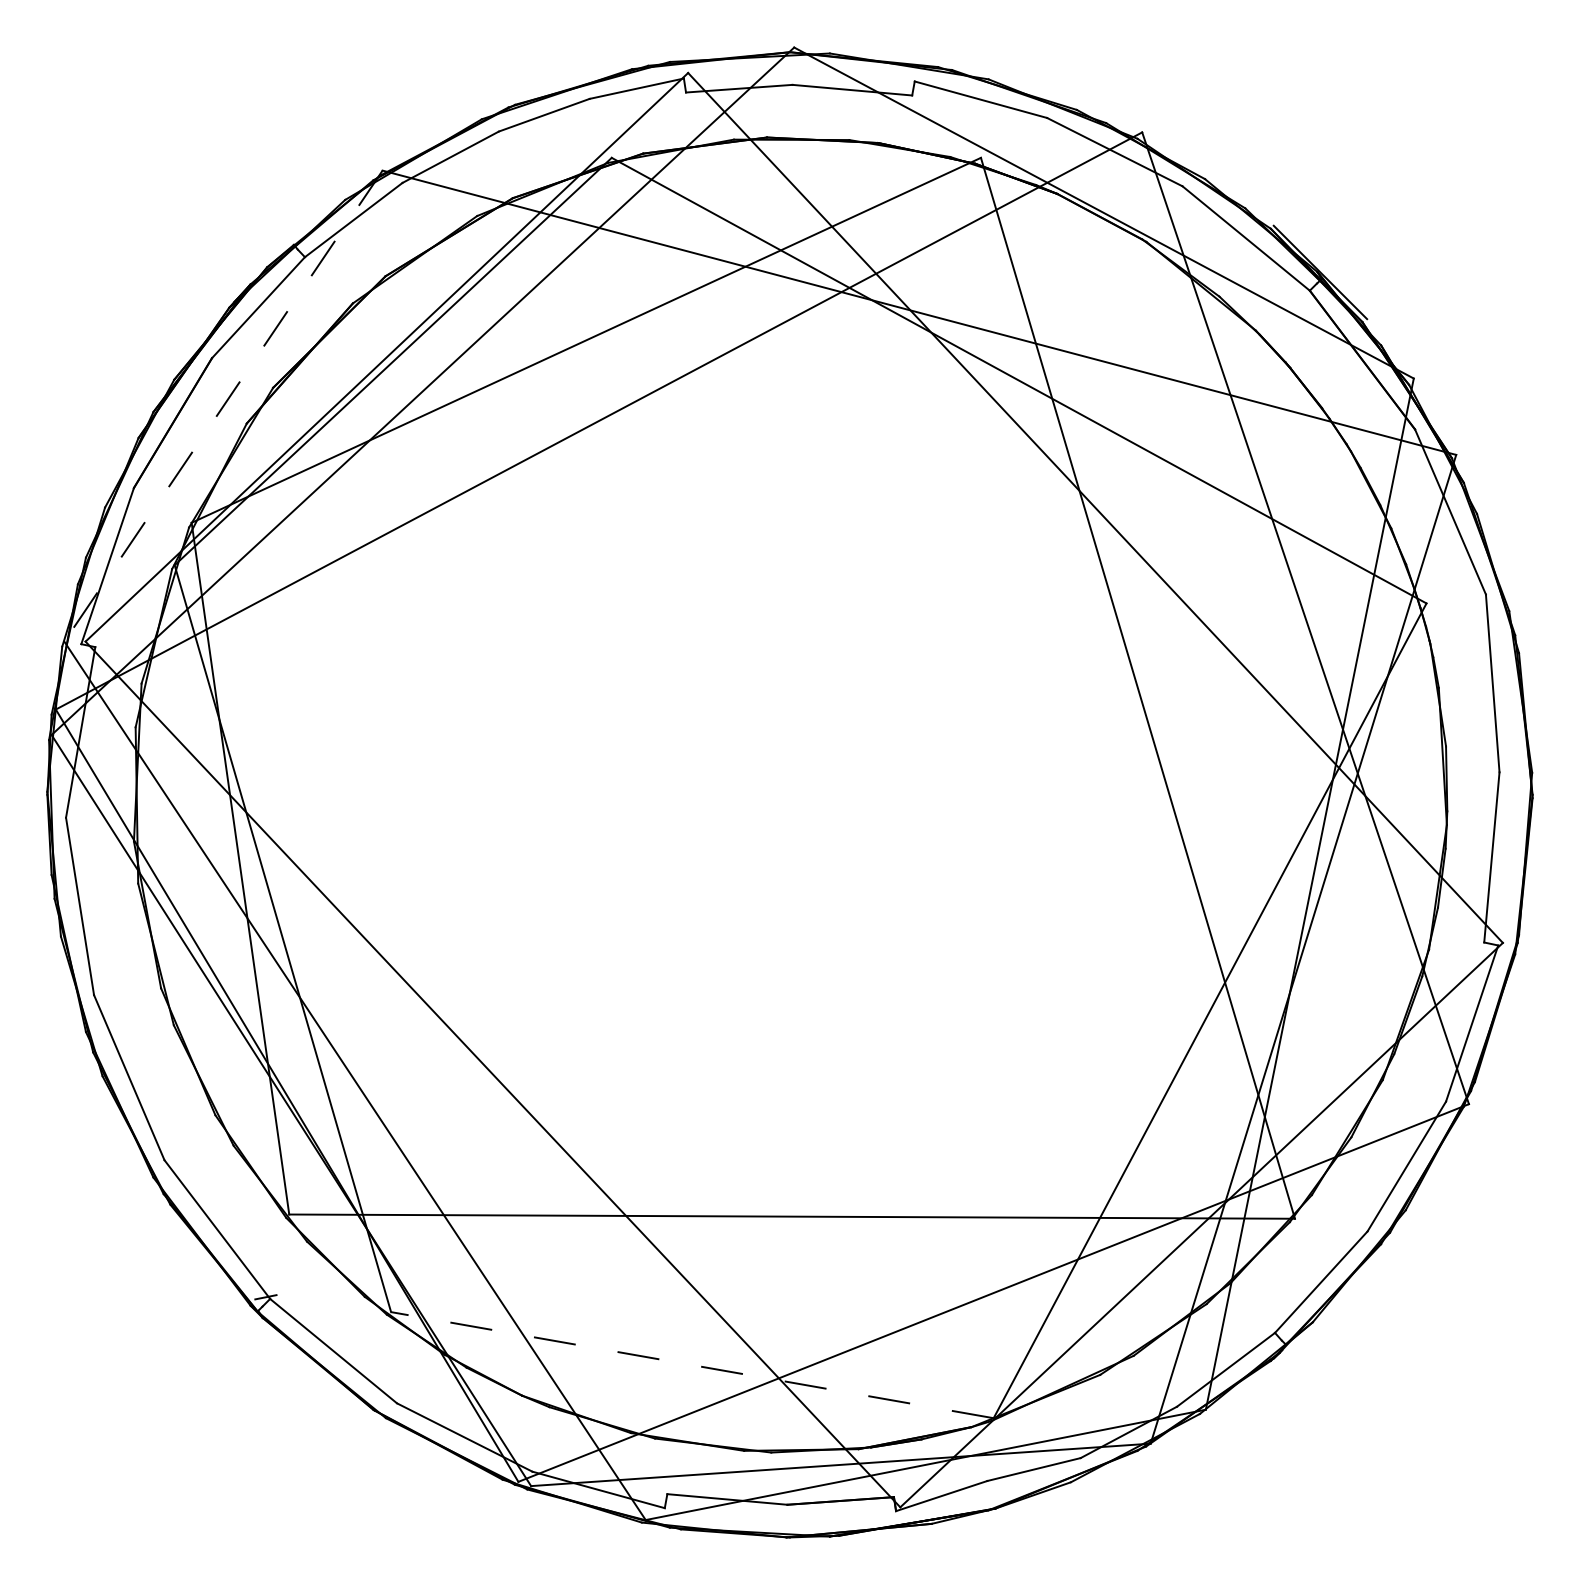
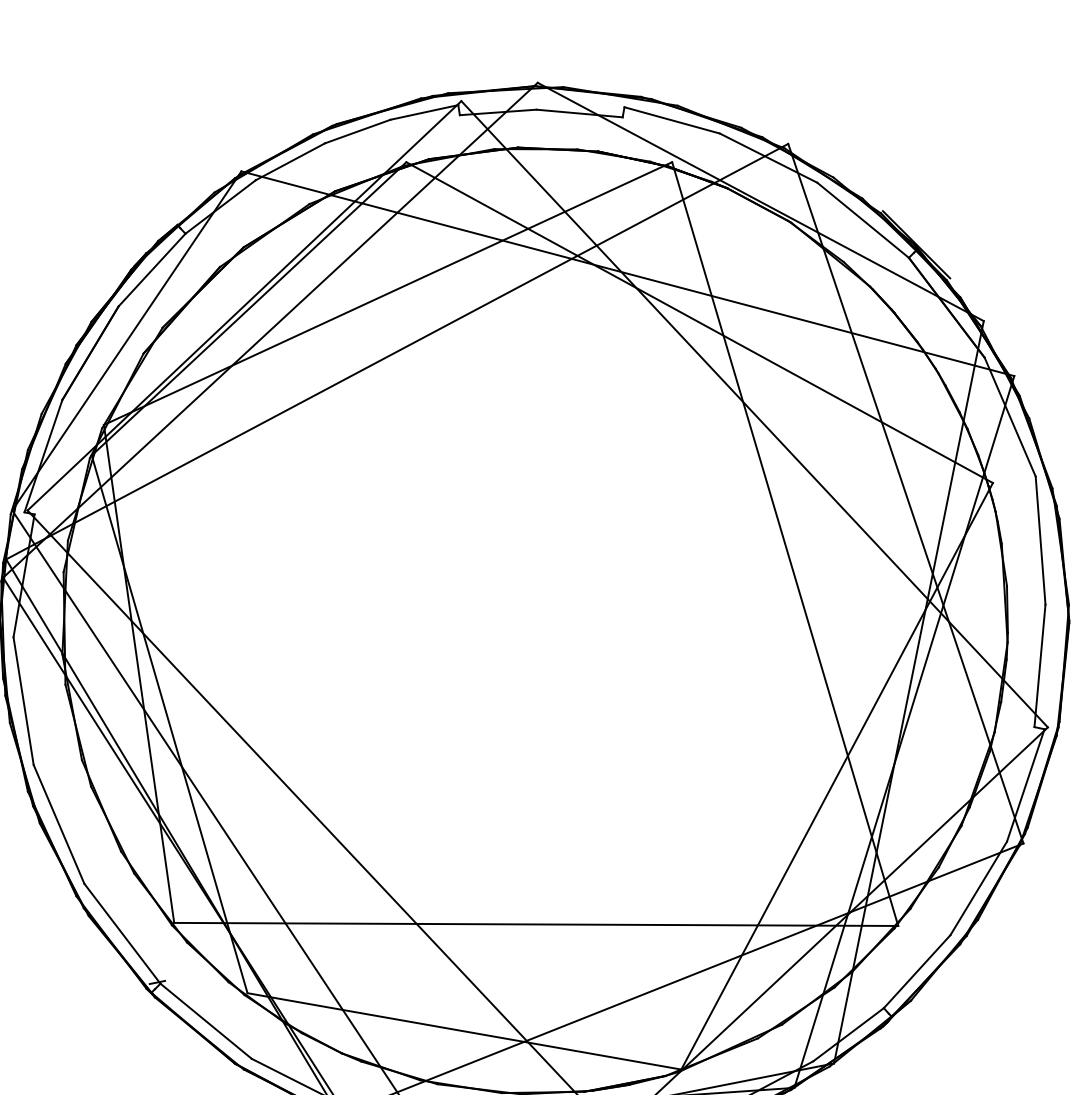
line: (223, 406) -> (126, 341), dashed -> solid
line: (692, 1365) -> (464, 1031), dashed -> solid

